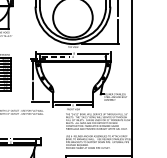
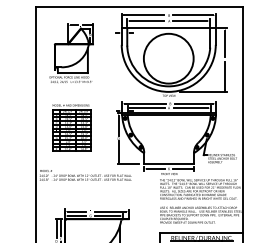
line: (56, 57) -> (147, 108), dashed -> solid
line: (90, 57) -> (190, 108), added

